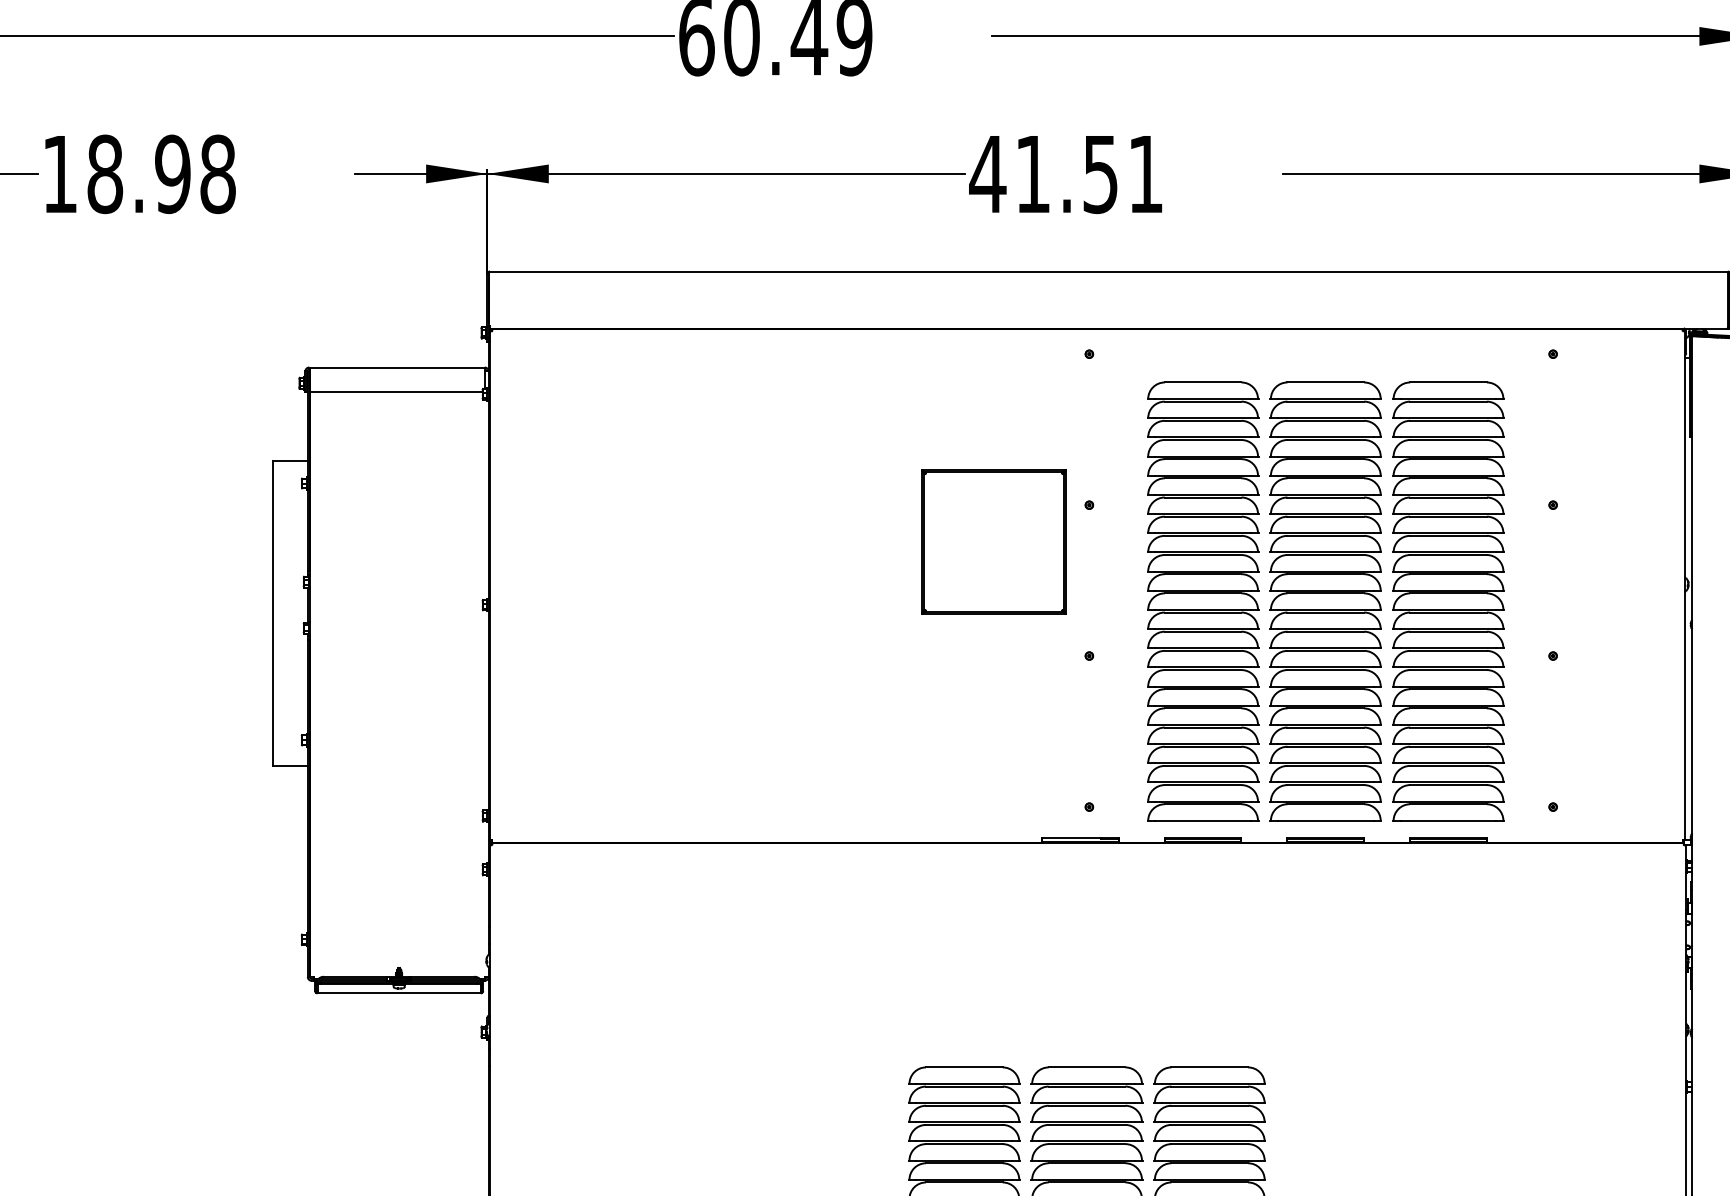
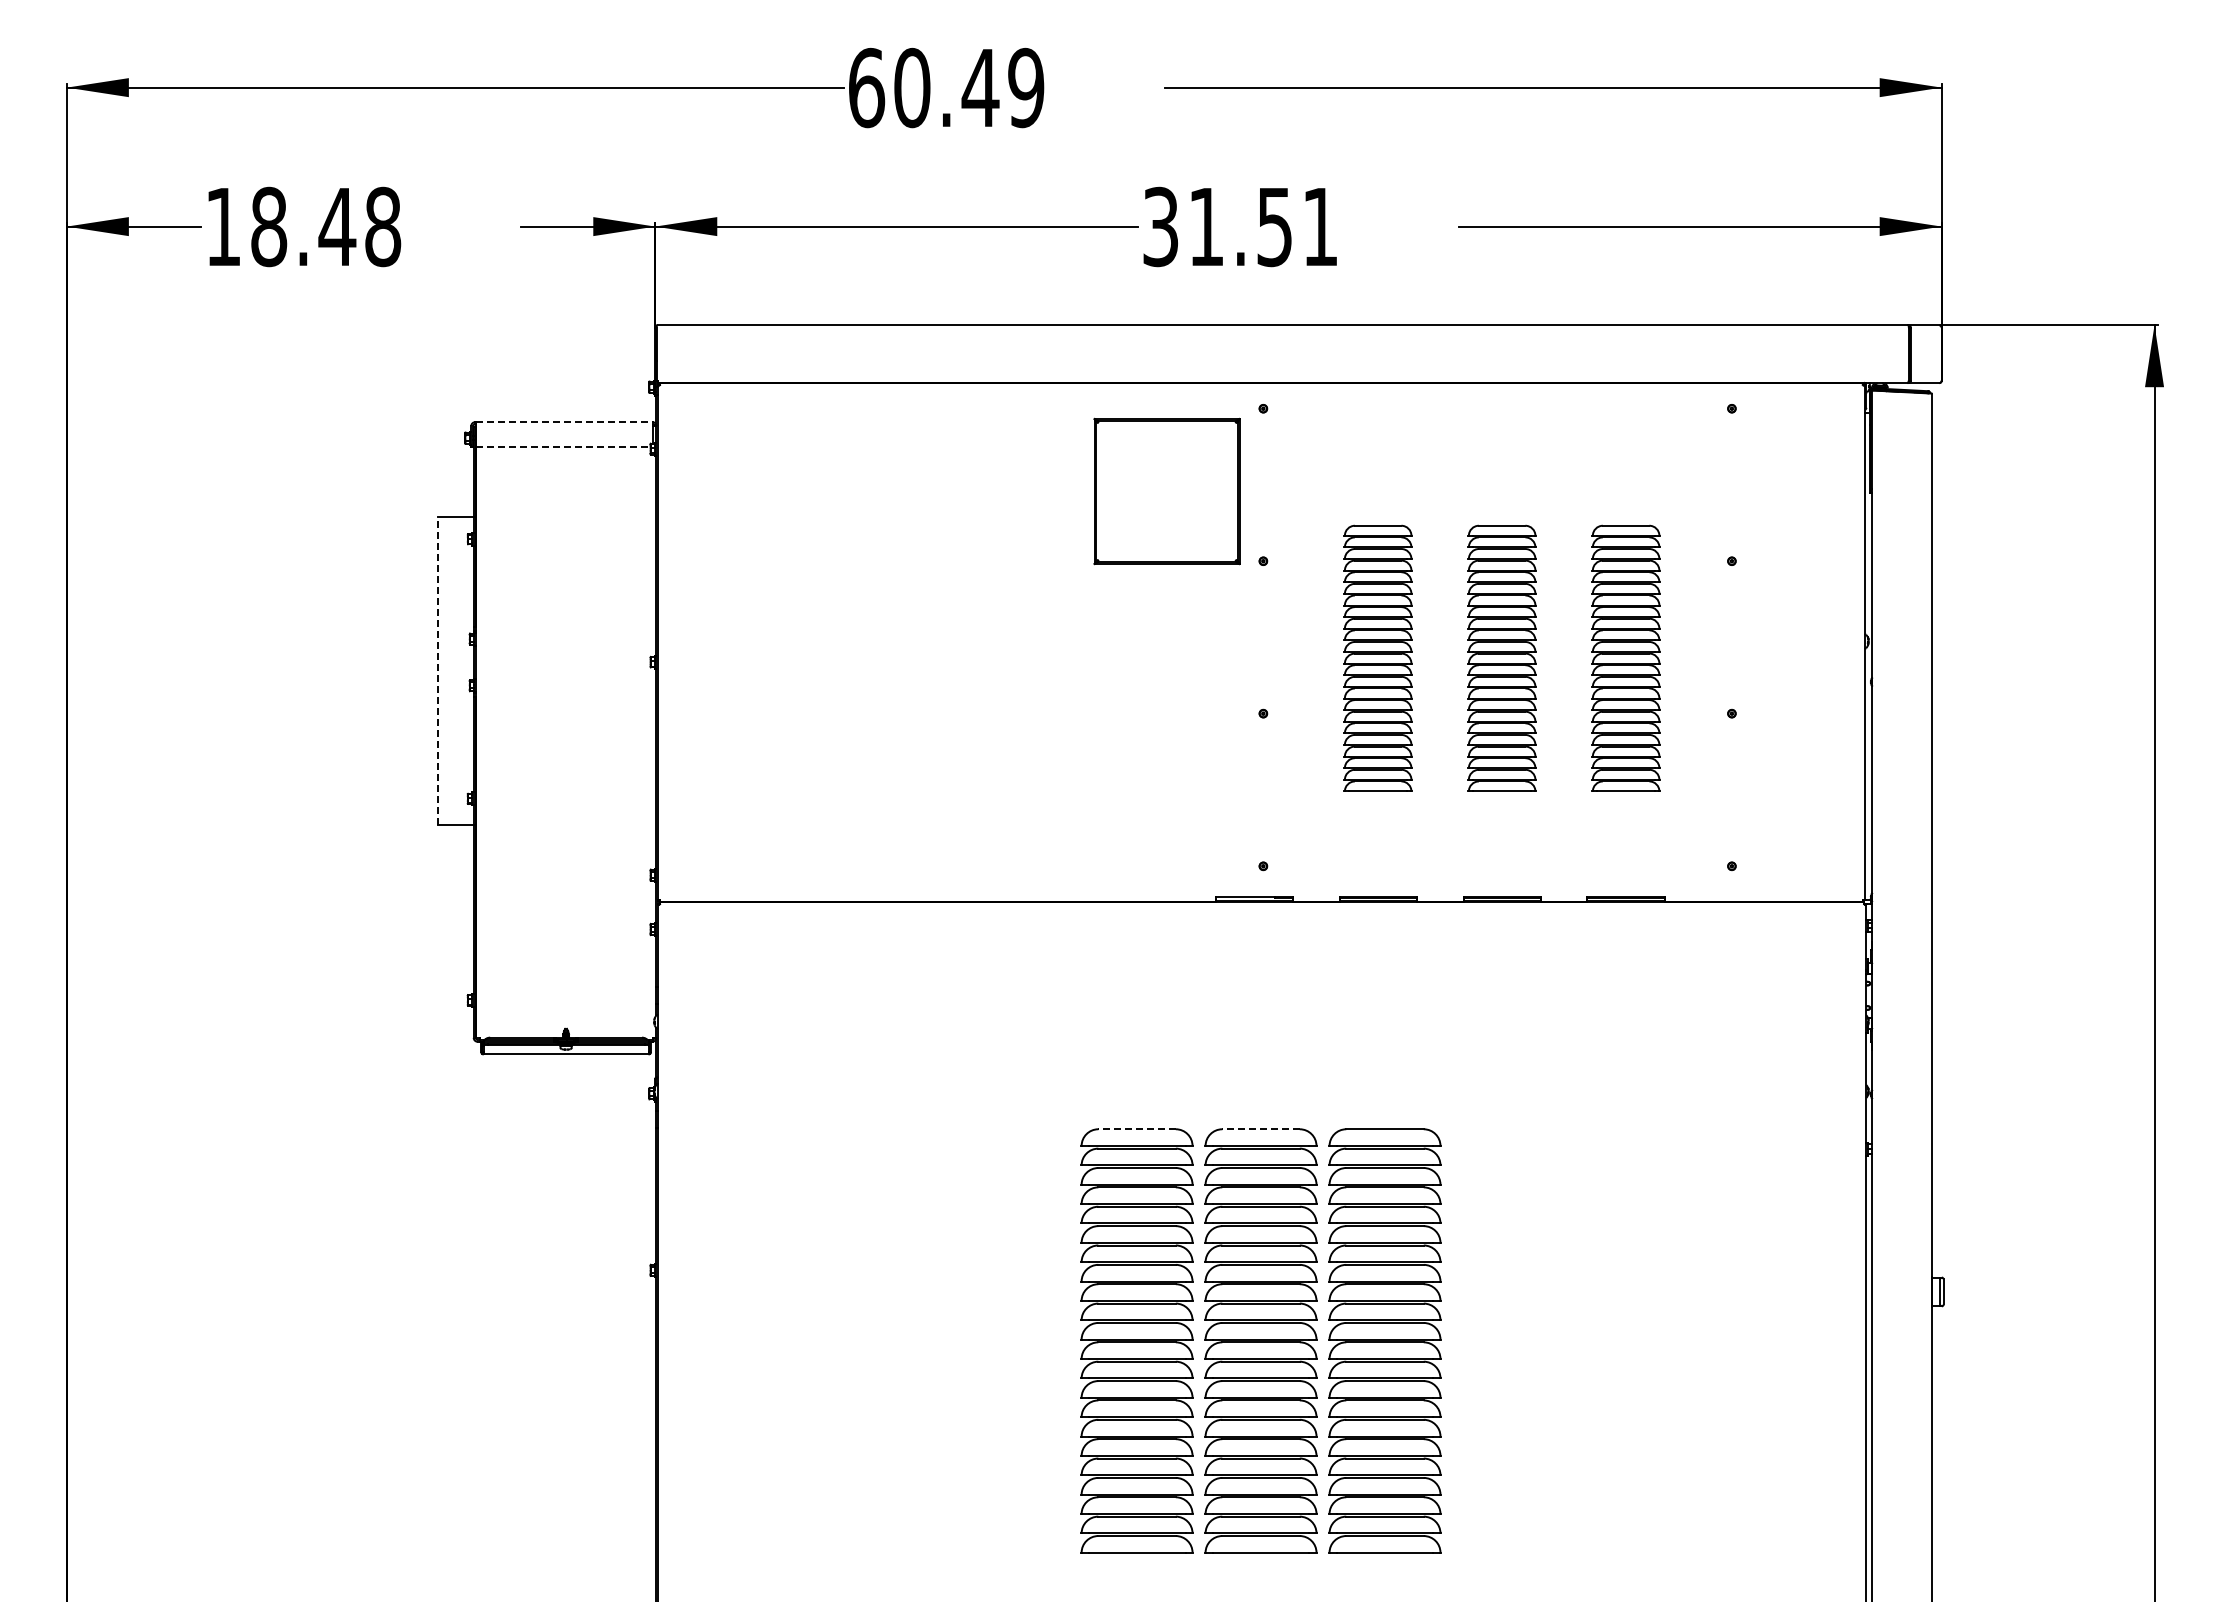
text: (172, 173) -> (337, 226), 18.98 -> 18.48
text: (987, 173) -> (1160, 226), 41.51 -> 31.51
line: (397, 367) -> (564, 422), solid -> dashed
line: (396, 392) -> (563, 447), solid -> dashed
part: (993, 542) -> (1166, 491), moved
part: (1202, 601) -> (1377, 658), size x0.6
part: (1325, 601) -> (1501, 658), size x0.6
part: (1447, 601) -> (1625, 658), size x0.6
line: (272, 613) -> (438, 670), solid -> dashed
line: (964, 1067) -> (1137, 1129), solid -> dashed
line: (1087, 1067) -> (1261, 1129), solid -> dashed

